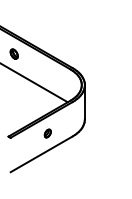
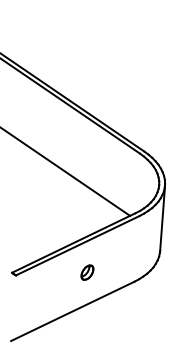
part: (13, 53) -> (33, 115), removed

